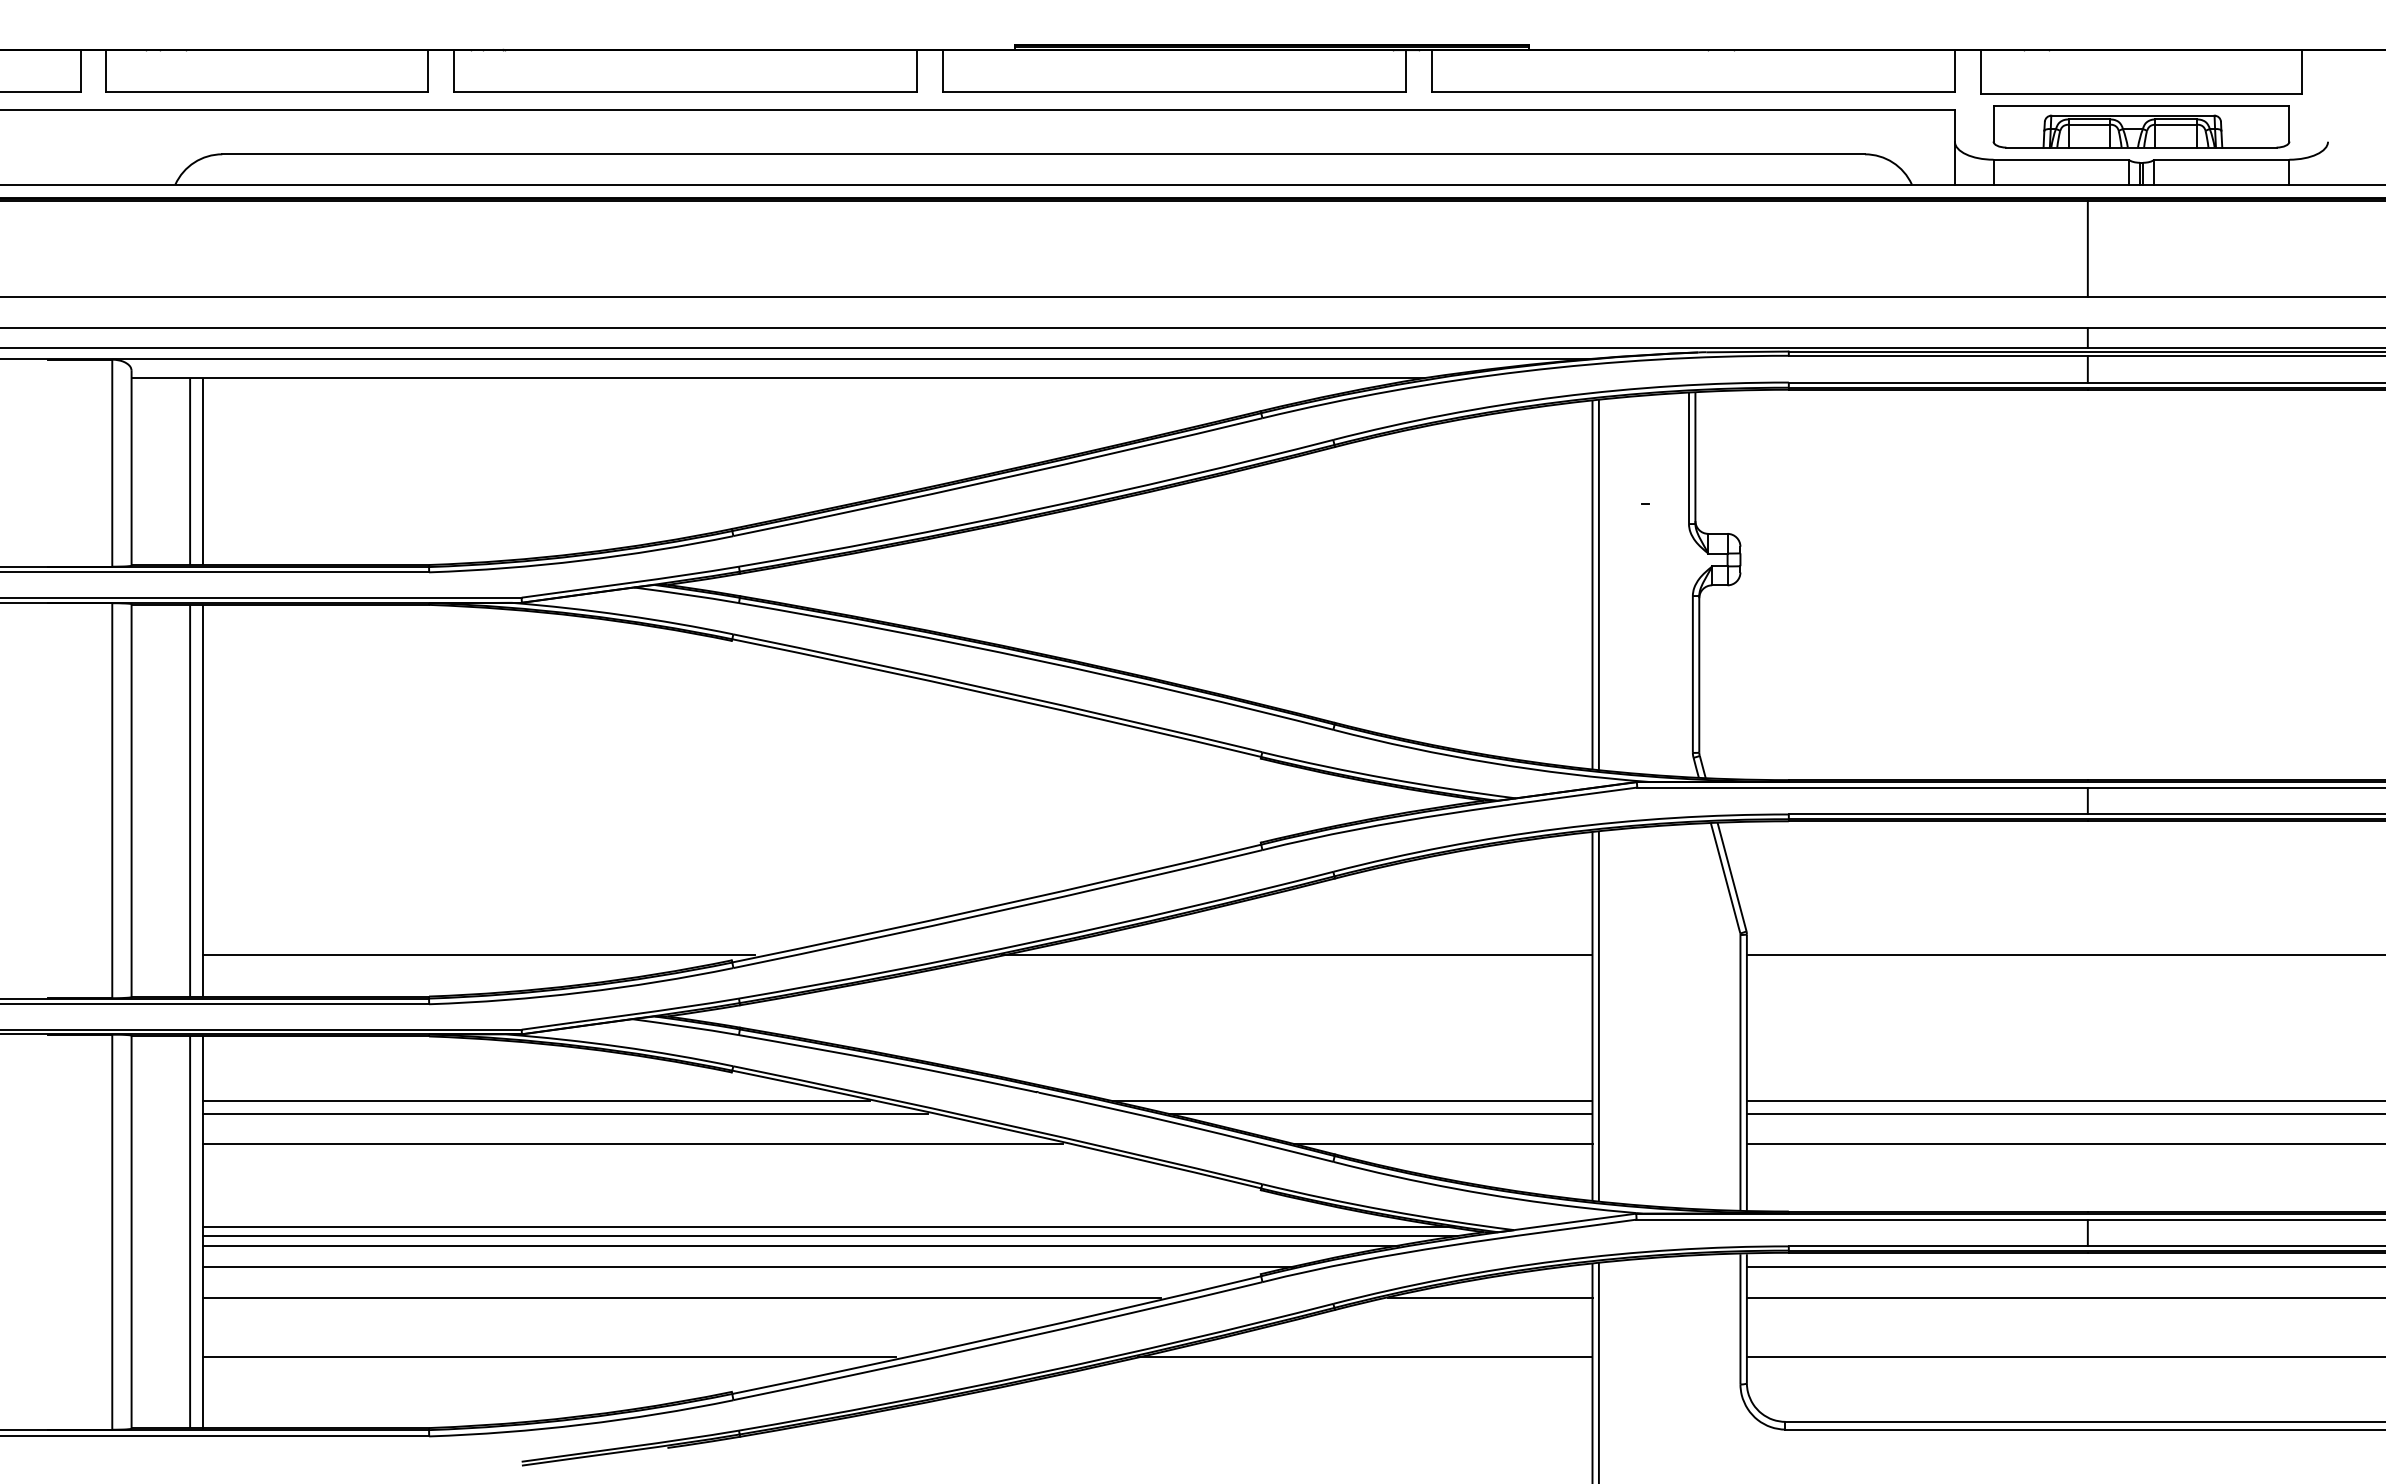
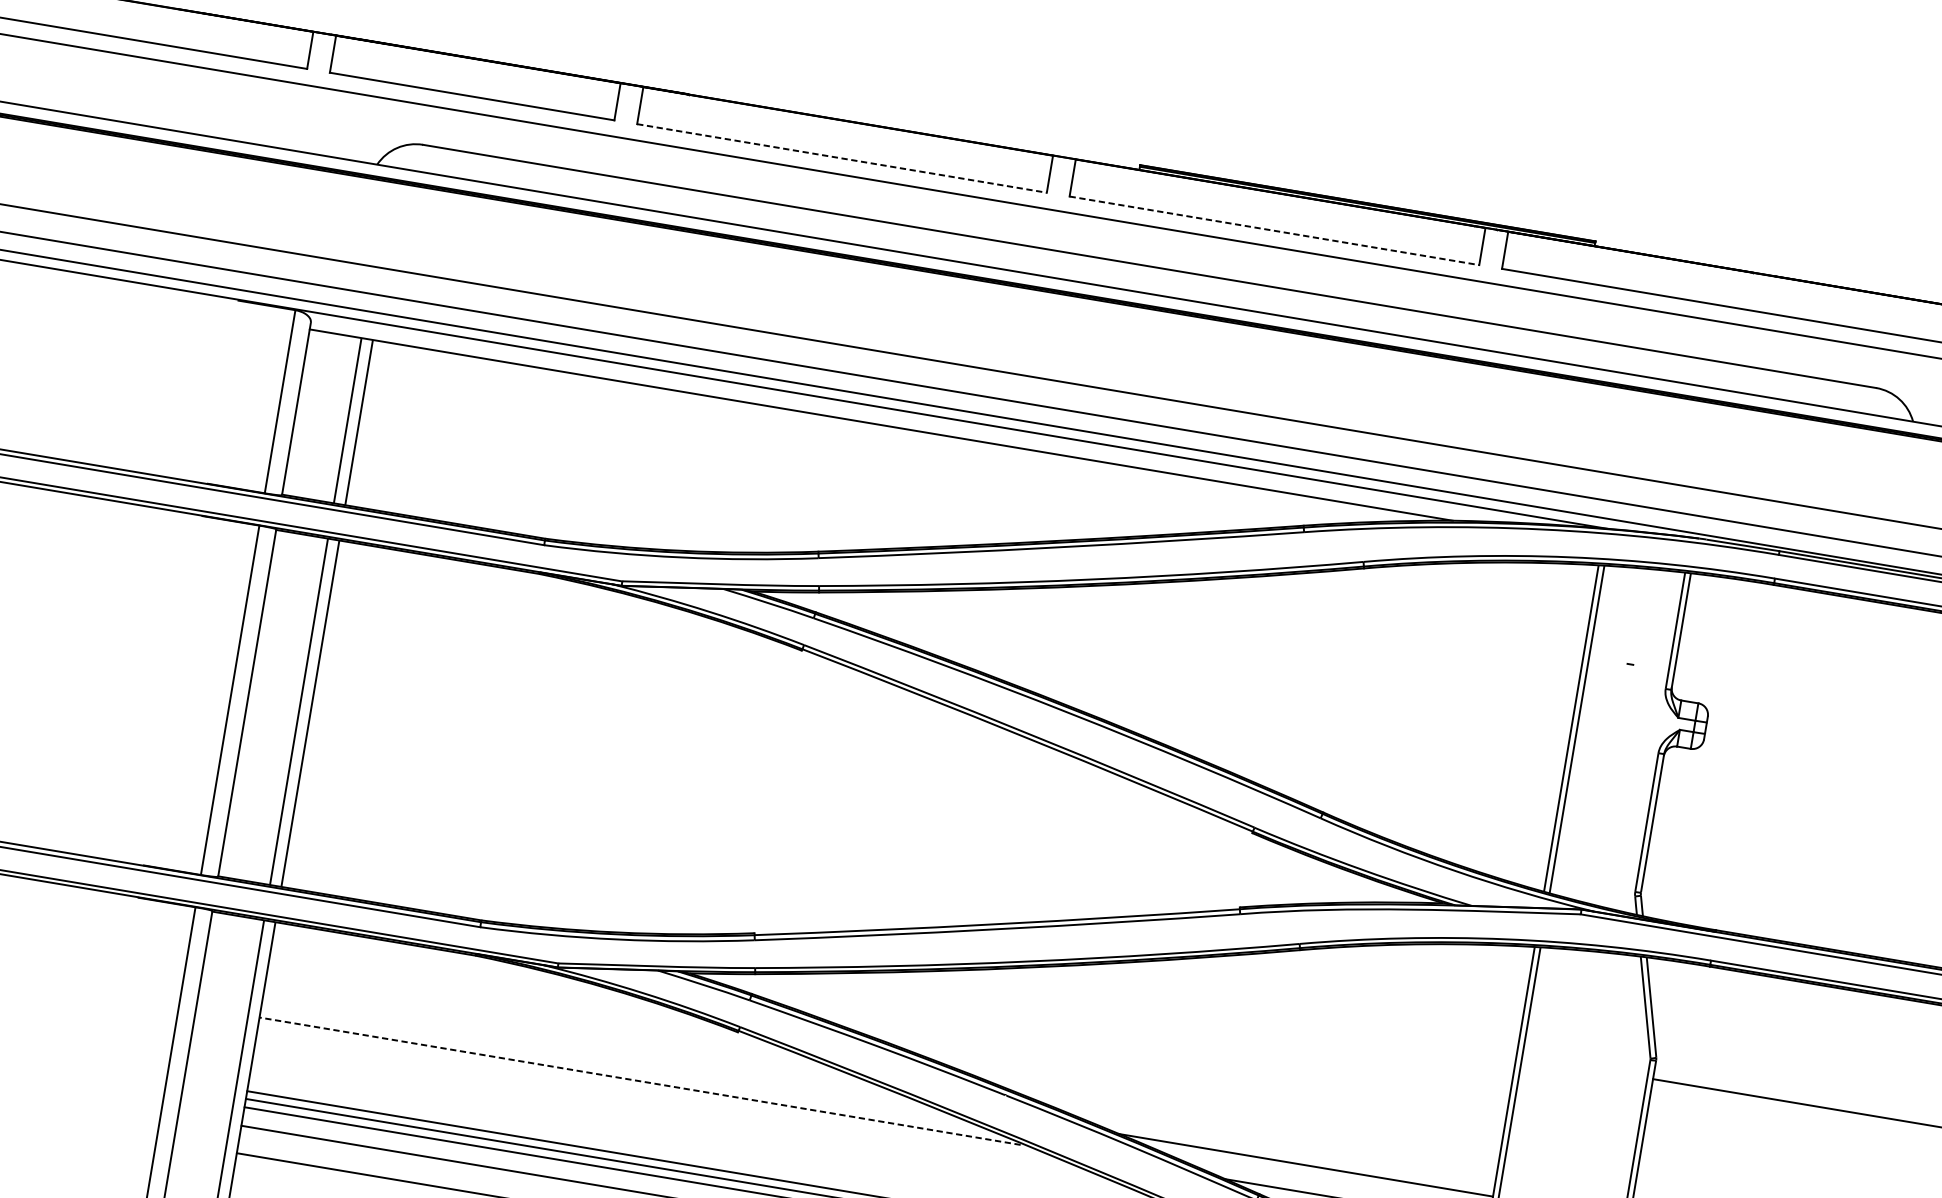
line: (685, 92) -> (842, 158), solid -> dashed
line: (1174, 92) -> (1274, 231), solid -> dashed
line: (479, 955) -> (532, 891), removed
line: (1296, 955) -> (1254, 1012), removed
line: (536, 1101) -> (560, 1029), removed
line: (1352, 1101) -> (1282, 1149), removed
line: (565, 1114) -> (584, 1044), removed
line: (632, 1144) -> (639, 1081), solid -> dashed

